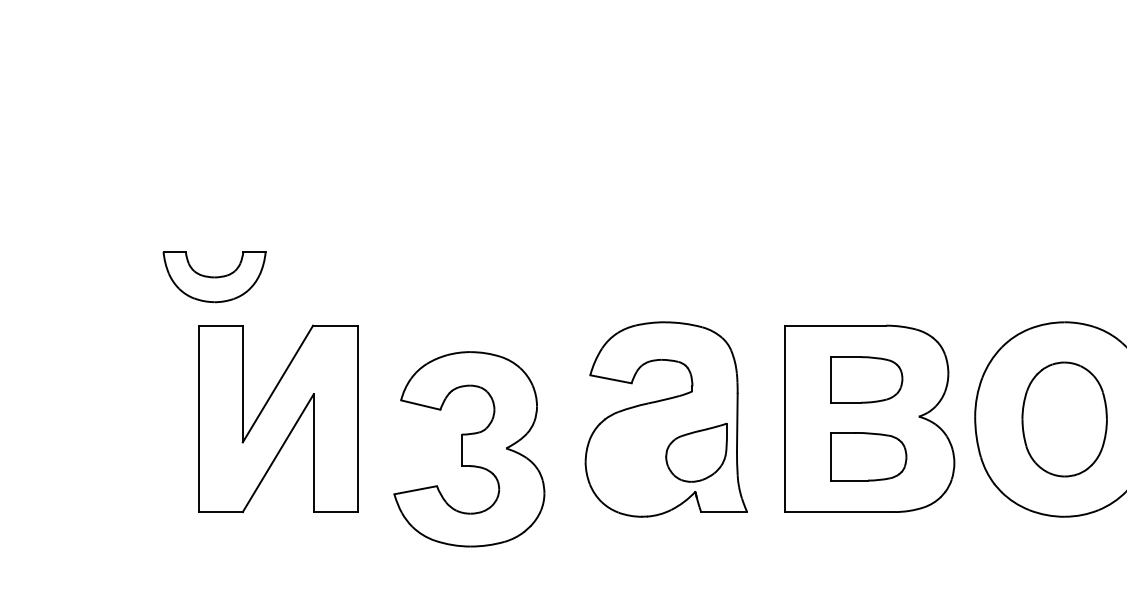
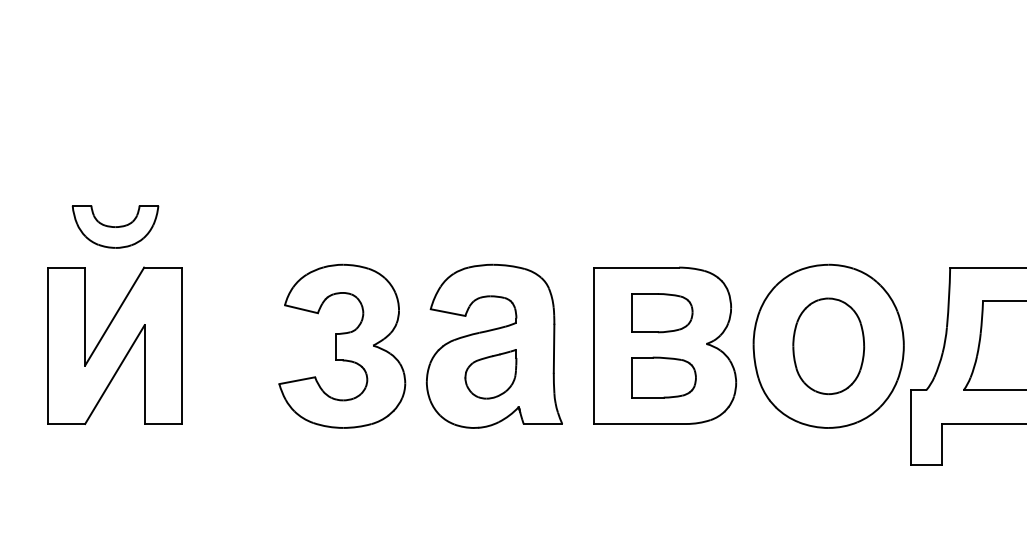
part: (277, 418) -> (114, 345), moved
part: (469, 448) -> (342, 345), moved
part: (696, 453) -> (490, 374), moved

